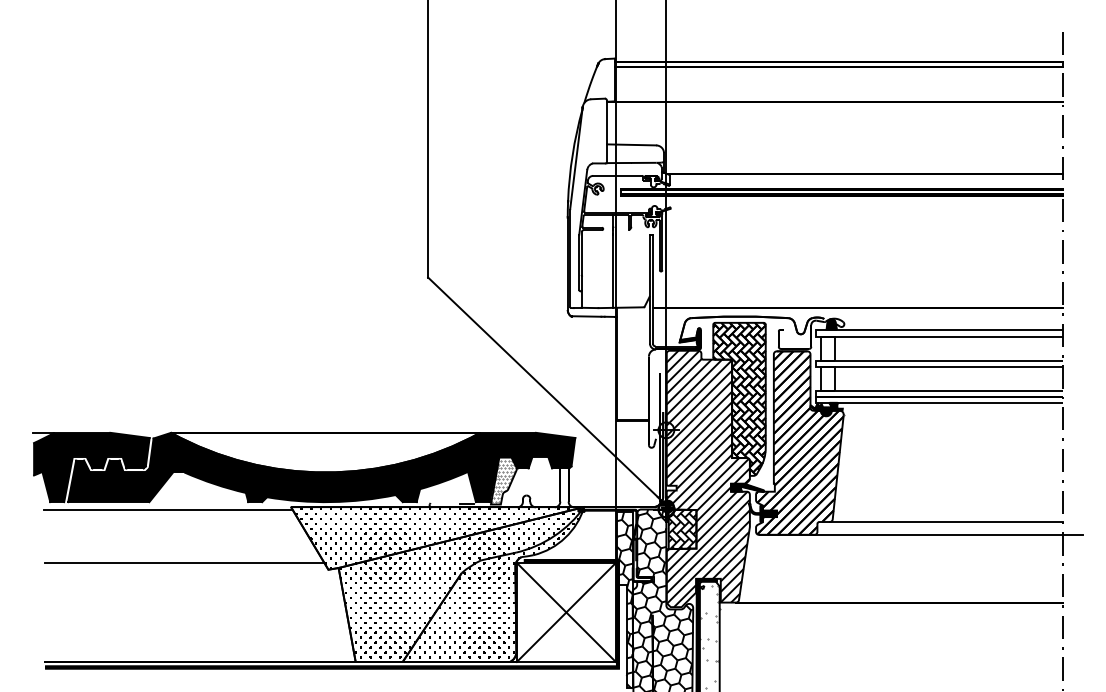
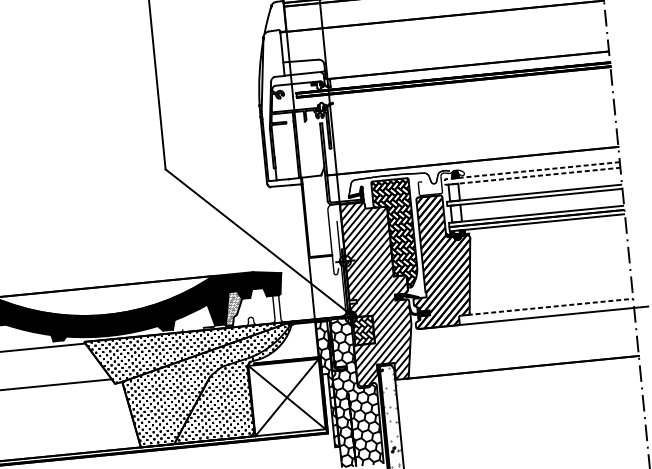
line: (816, 333) -> (445, 182), solid -> dashed
line: (946, 522) -> (550, 307), solid -> dashed

